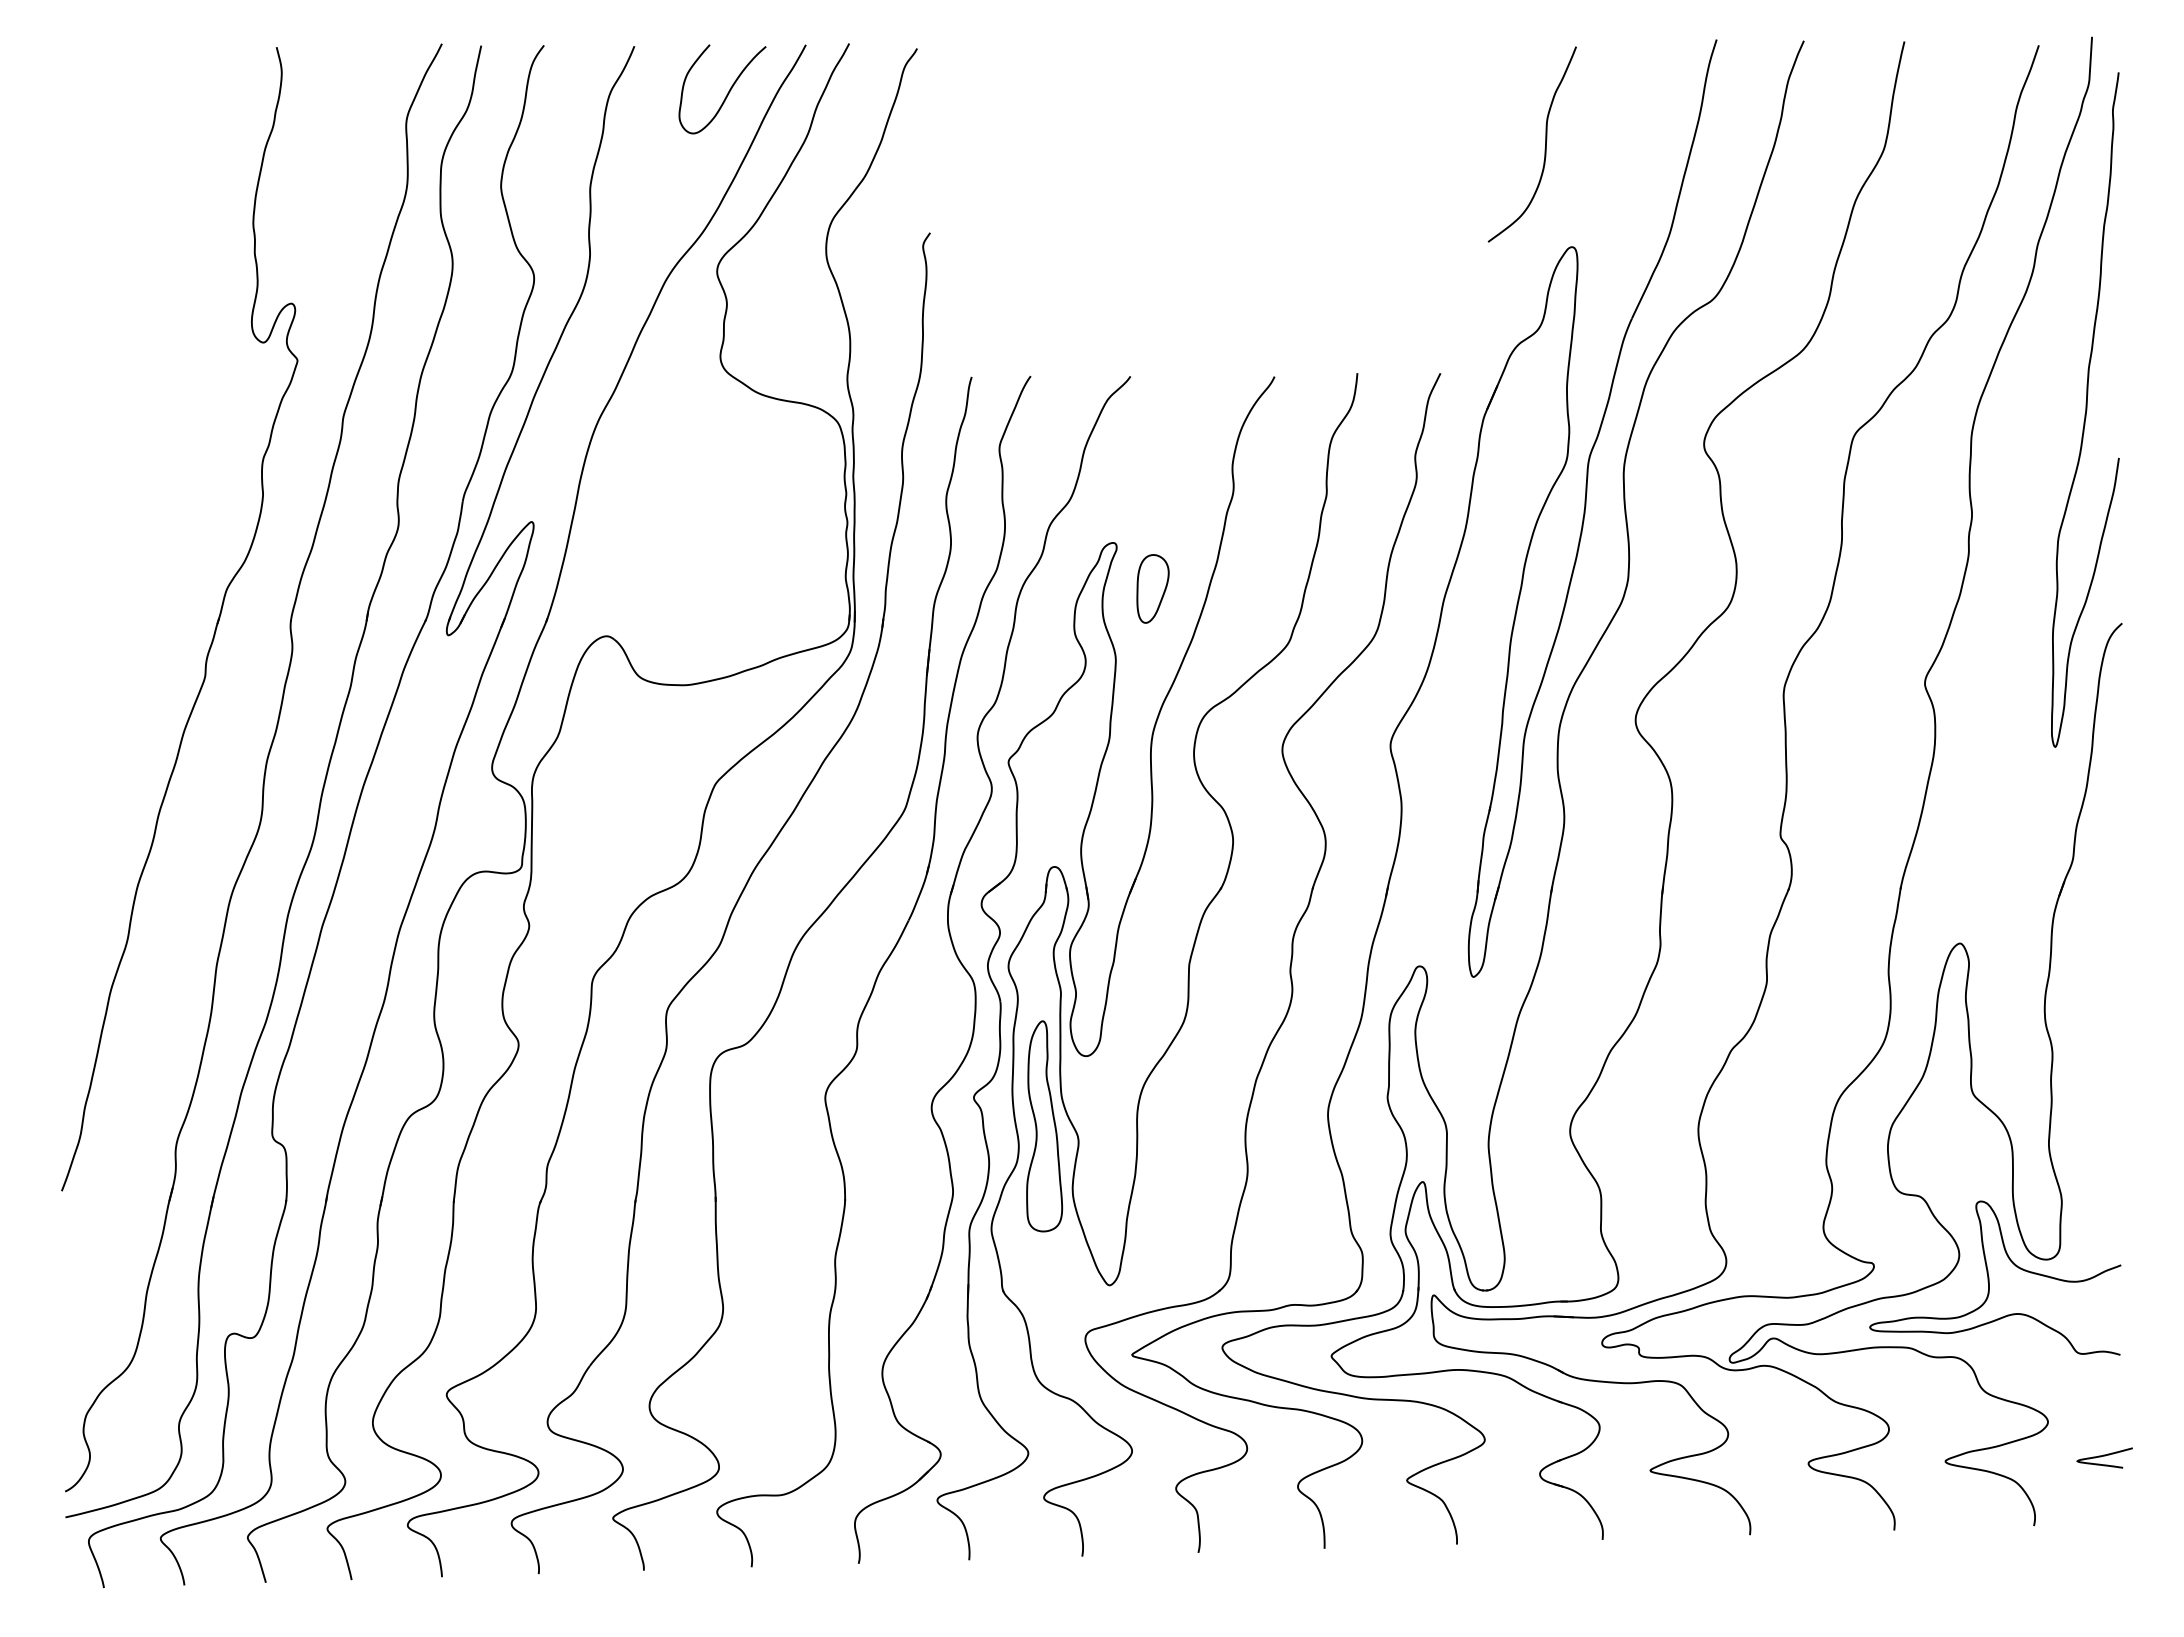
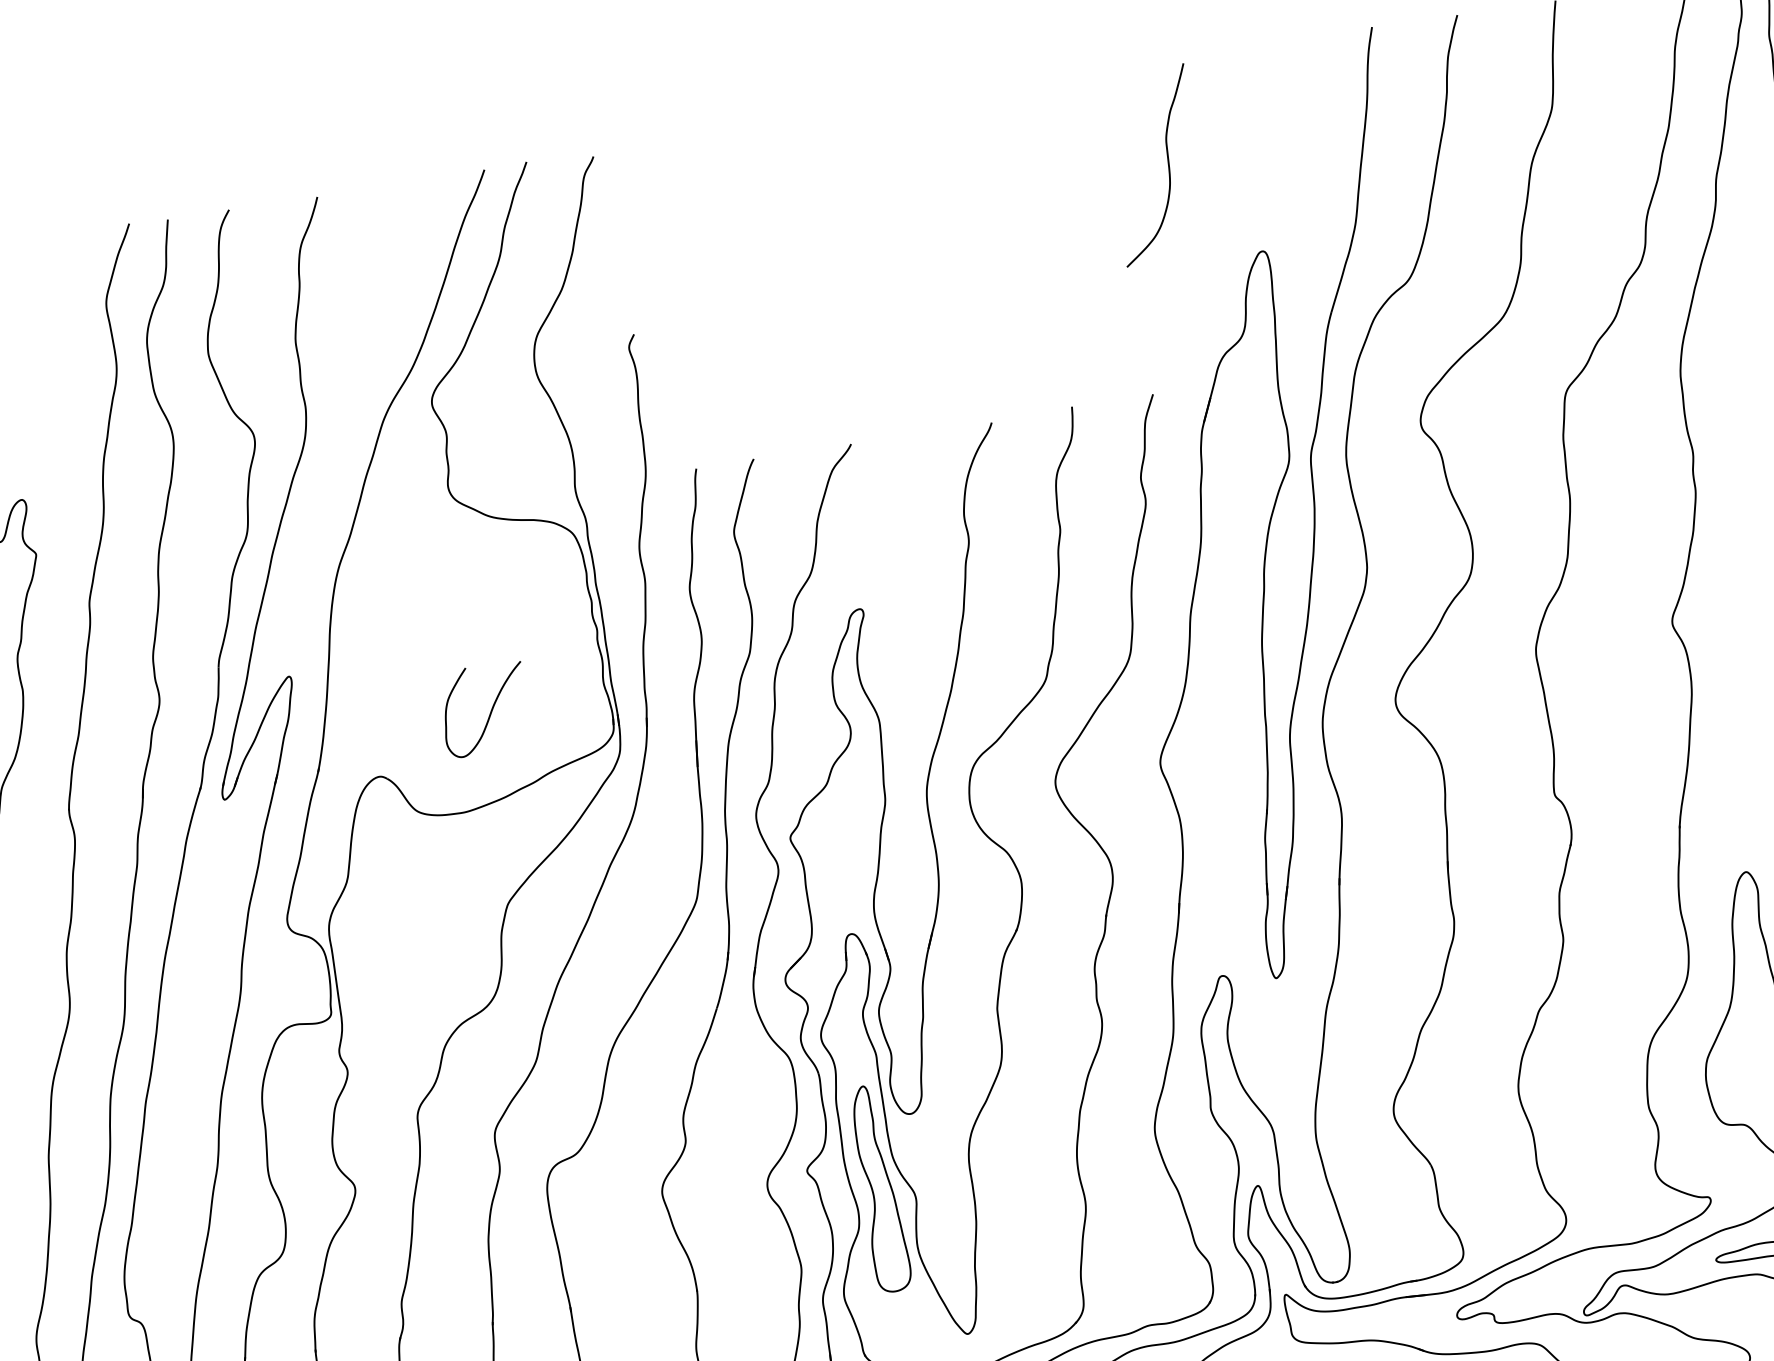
curve: (727, 92) -> (490, 711), moved
curve: (1544, 148) -> (1167, 167), moved
part: (1152, 588) -> (904, 647), removed

